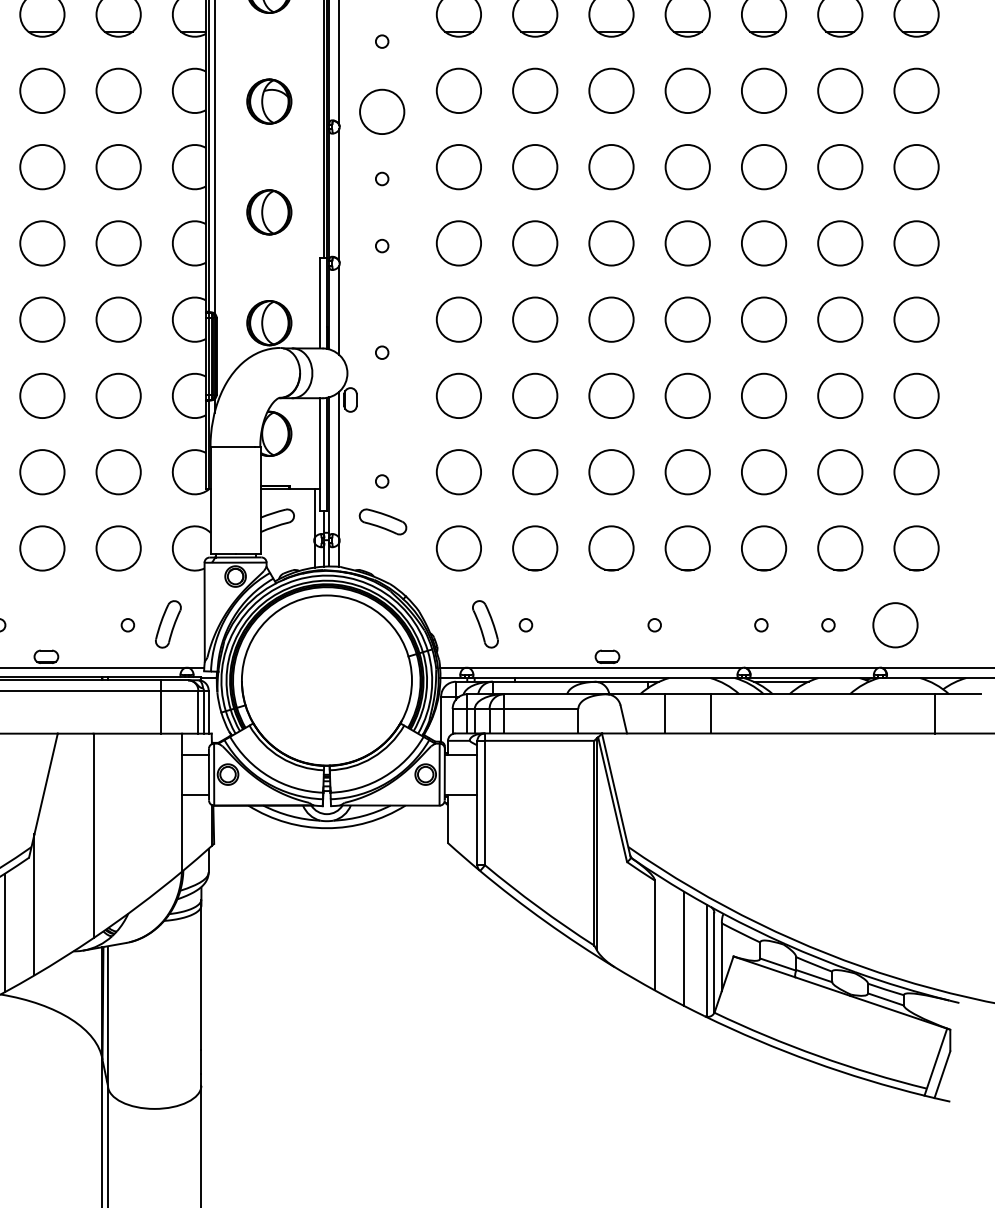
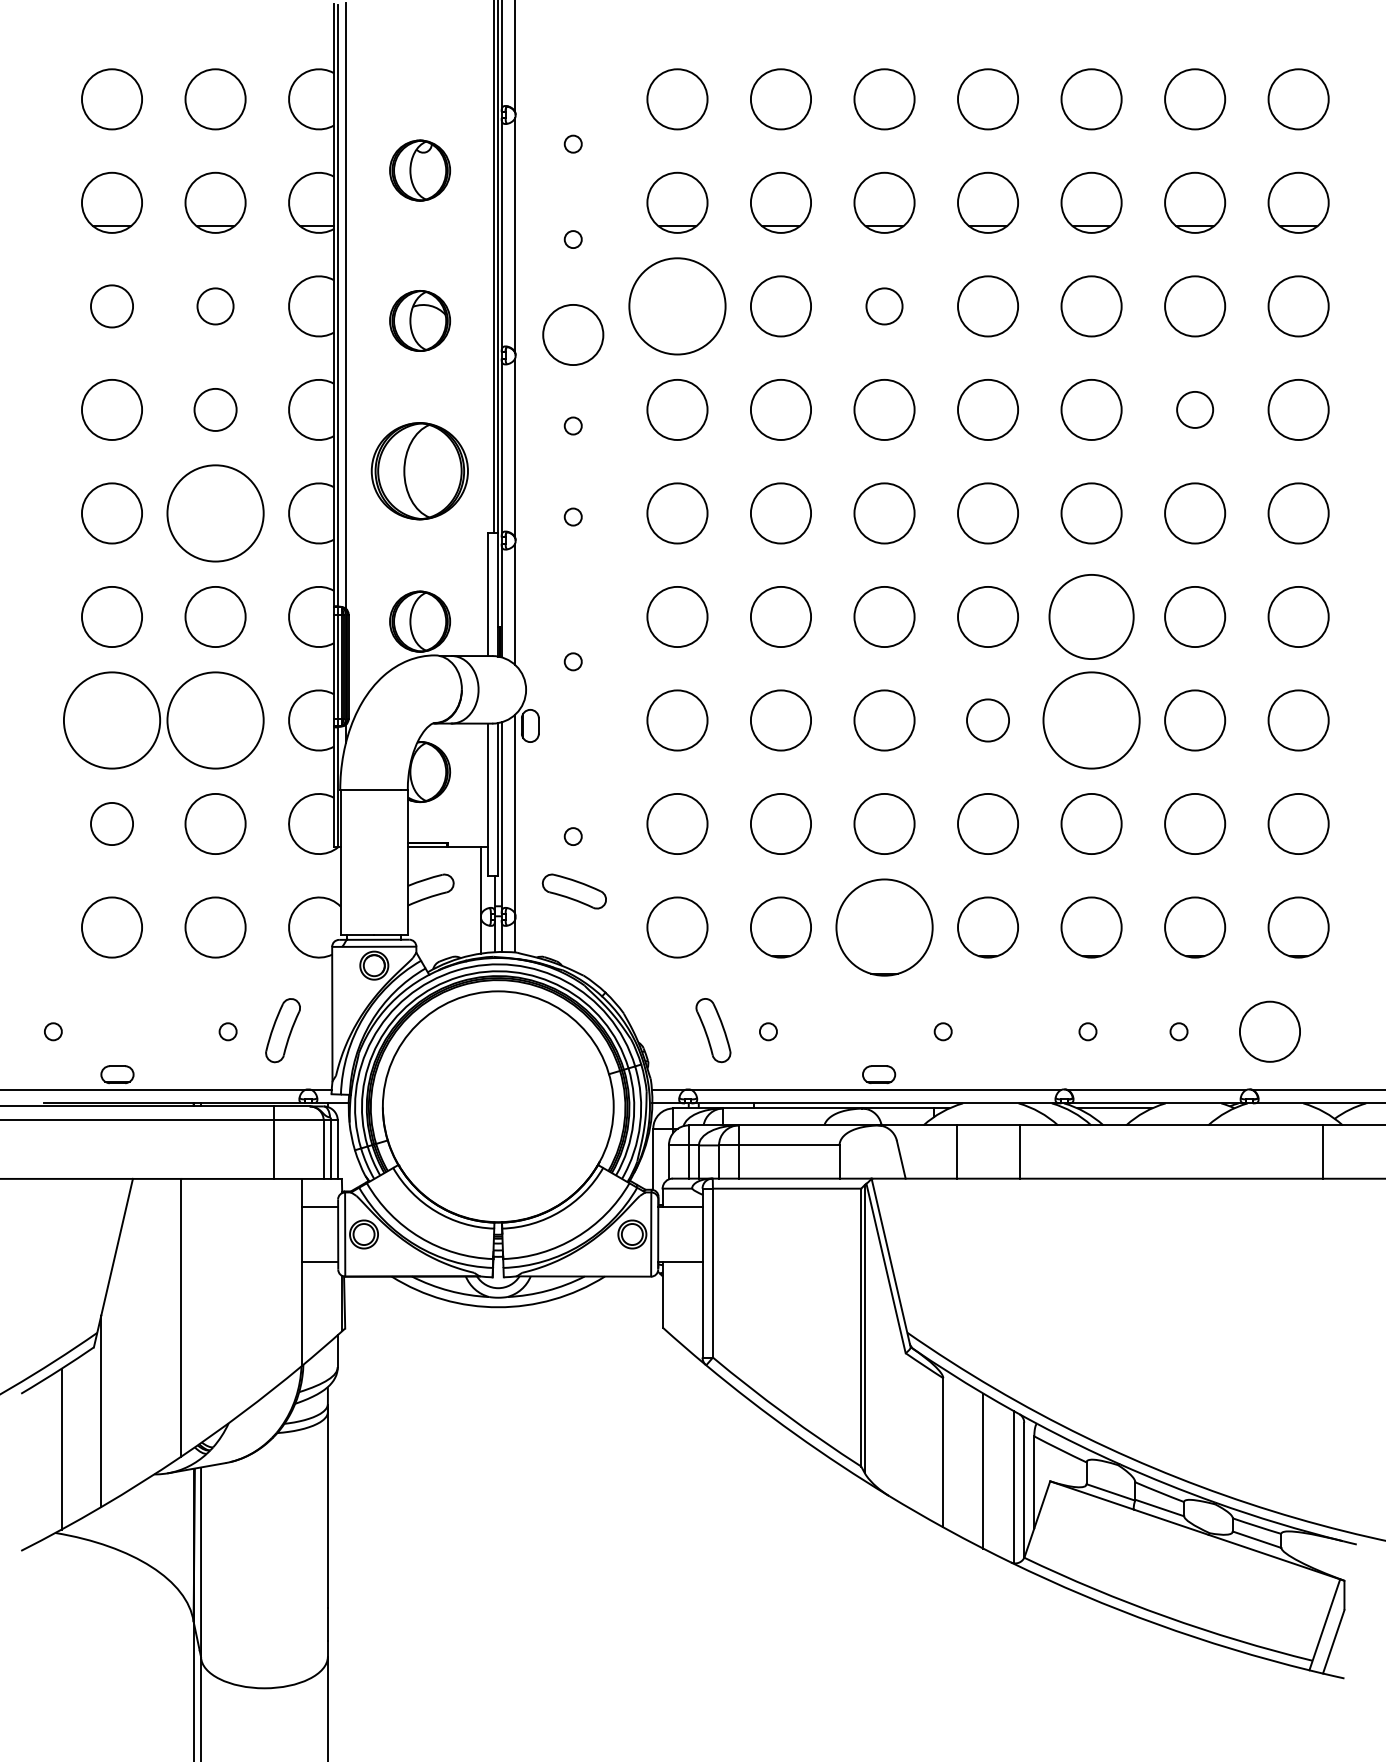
circle: (41, 90) -> (111, 306), size x0.7
circle: (118, 90) -> (215, 306), size x0.6
circle: (458, 90) -> (677, 306), size x1.6
circle: (611, 90) -> (884, 306), size x0.6
circle: (118, 166) -> (215, 409), size x0.7
circle: (840, 166) -> (1195, 409), size x0.6
part: (269, 212) -> (420, 471), size x1.6
circle: (118, 243) -> (215, 513), size x1.6
circle: (763, 319) -> (1091, 616), size x1.4
circle: (41, 395) -> (111, 720), size x1.6
circle: (118, 395) -> (215, 720), size x1.6
circle: (687, 395) -> (987, 720), size x0.7
circle: (763, 395) -> (1091, 720), size x1.6
circle: (41, 471) -> (111, 823), size x0.7
circle: (611, 548) -> (884, 927), size x1.6

